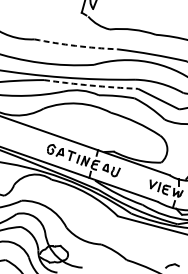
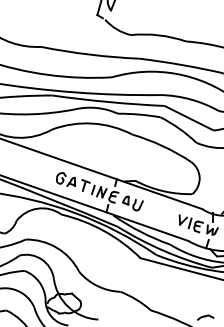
arc: (76, 45) -> (90, 54), dashed -> solid
arc: (91, 85) -> (108, 102), dashed -> solid

